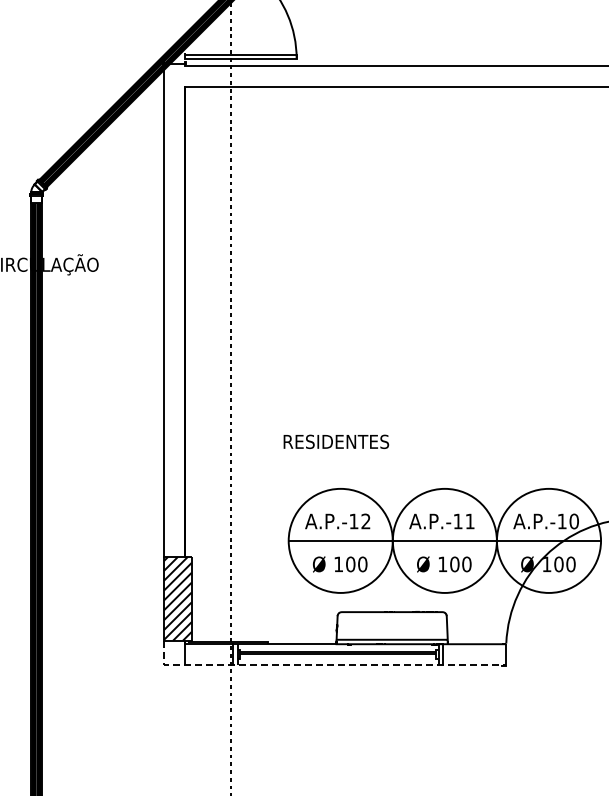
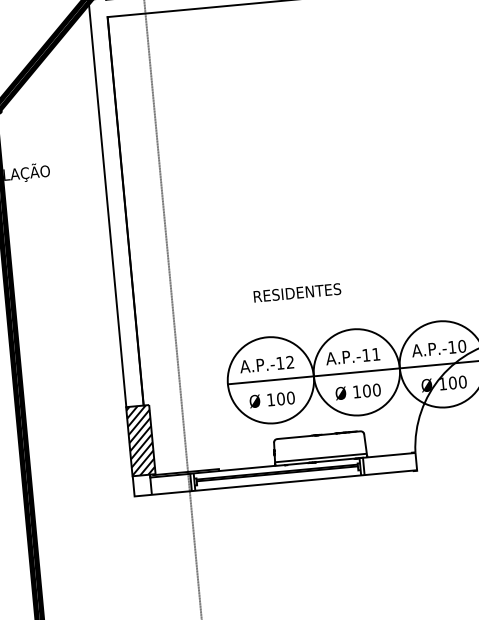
text: (336, 441) -> (297, 292), moved
line: (322, 665) -> (265, 484), dashed -> solid

